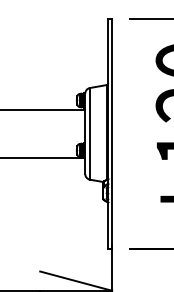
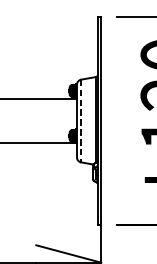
line: (90, 133) -> (81, 120), solid -> dashed

